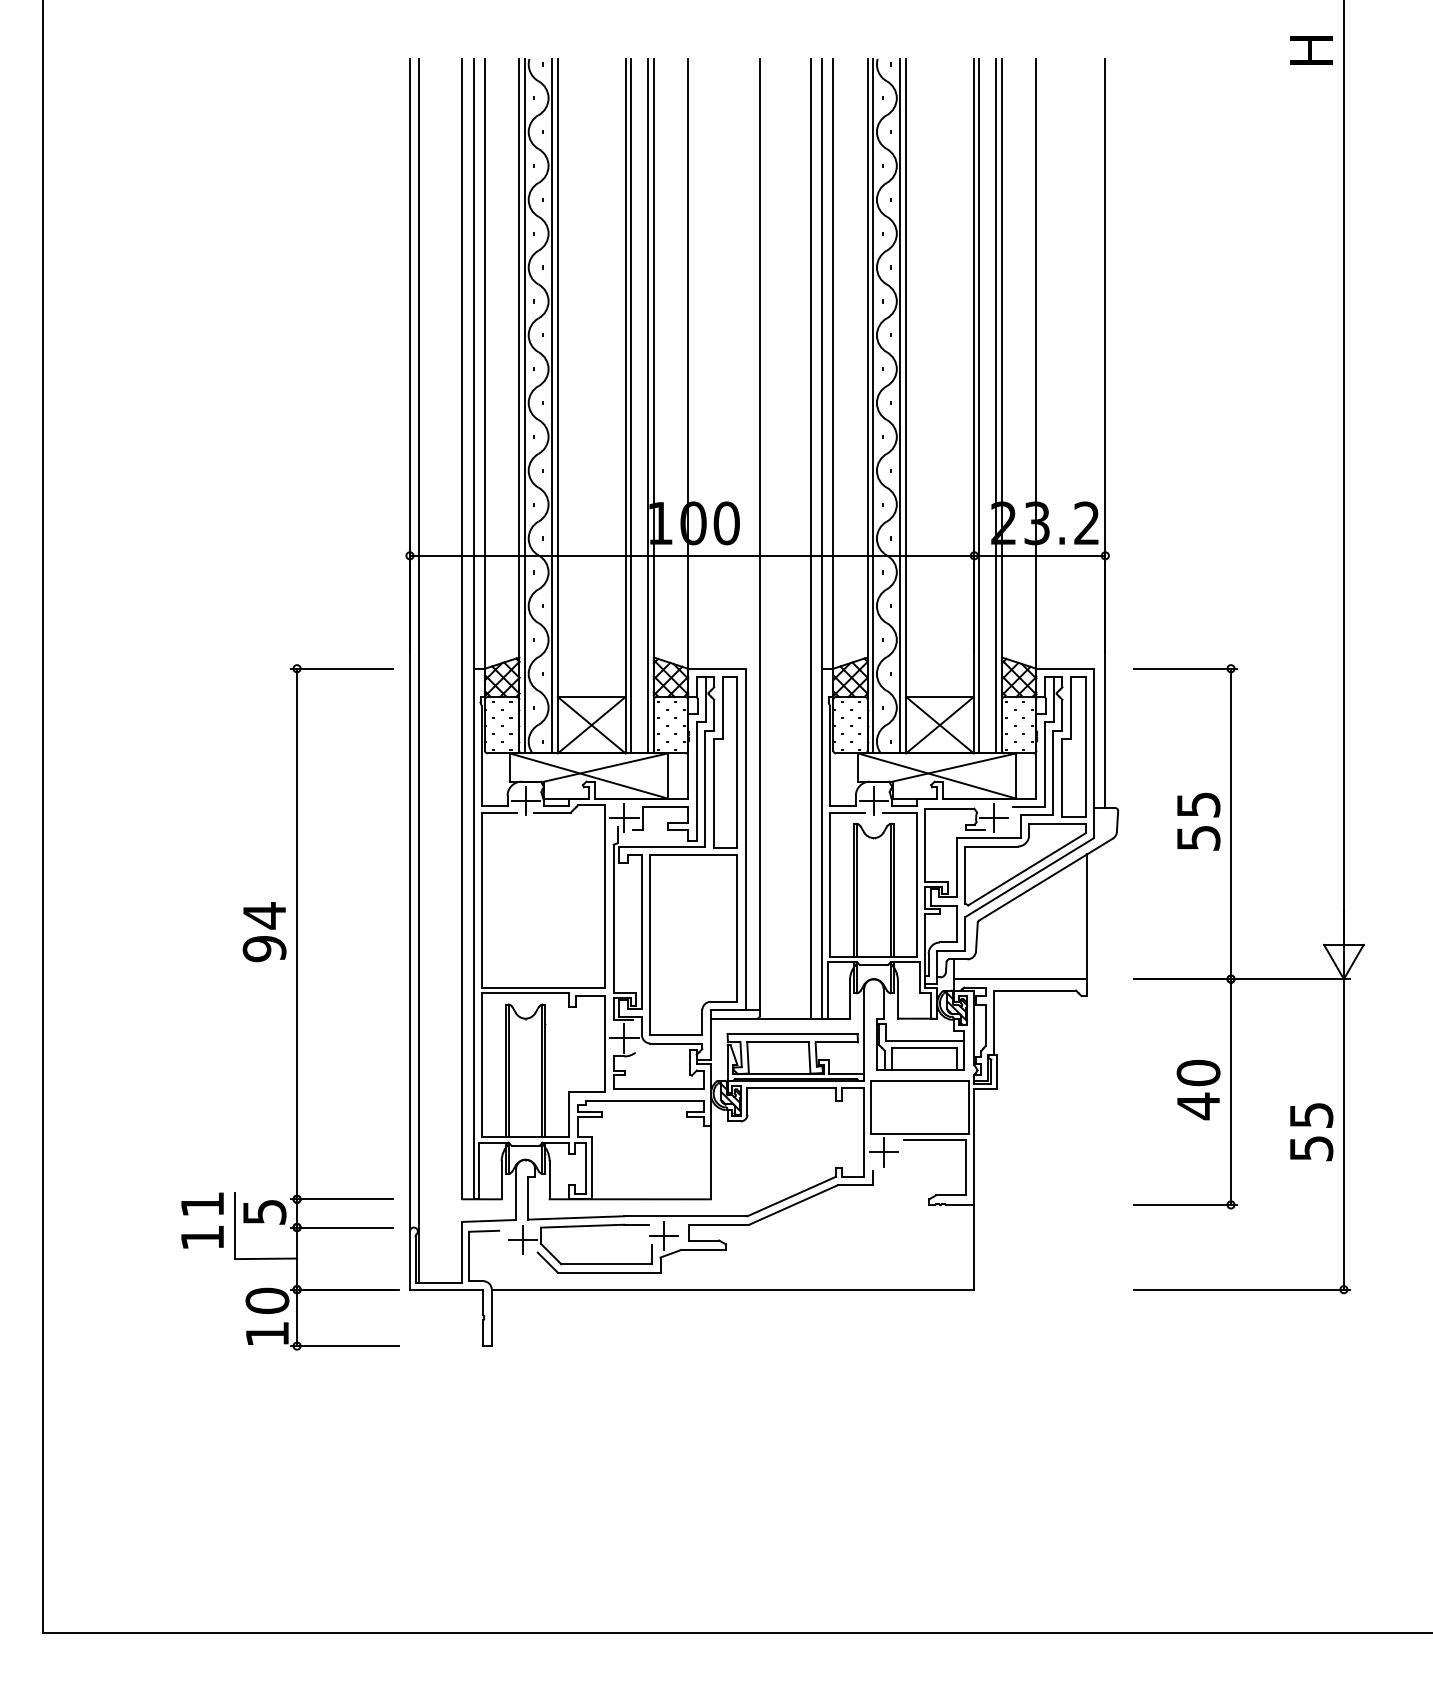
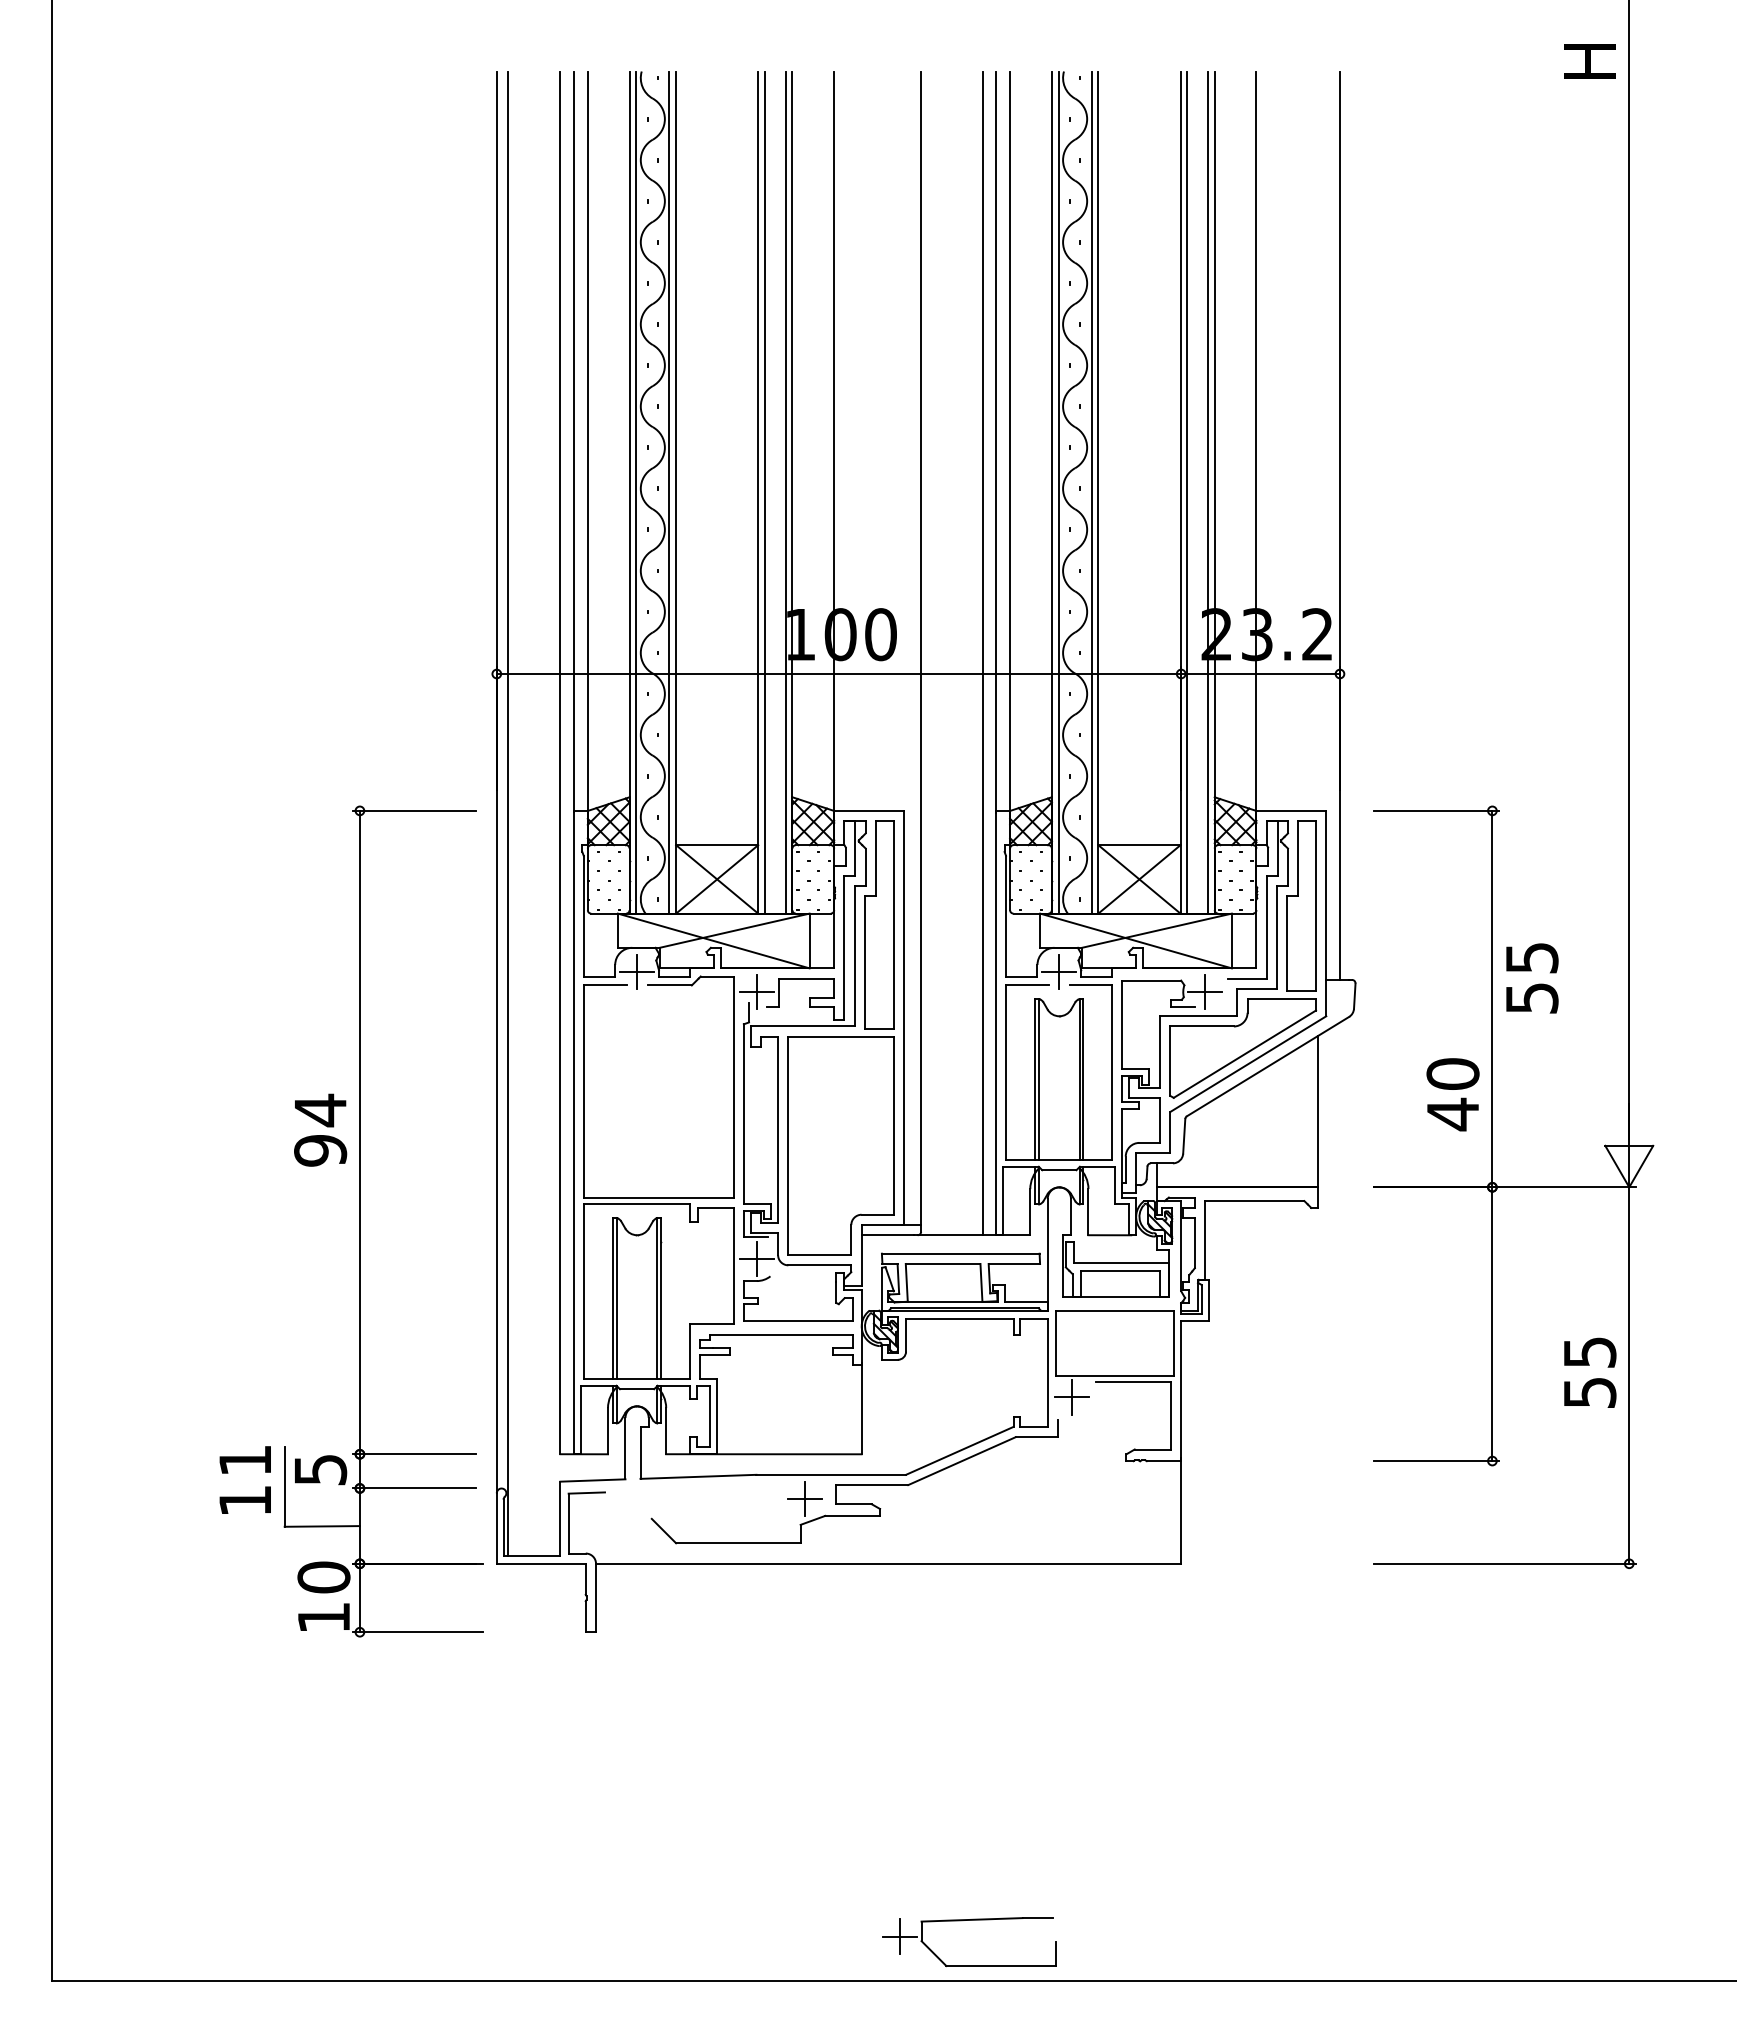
text: (1198, 821) -> (1532, 978), moved
text: (1198, 1089) -> (1452, 1094), moved
part: (580, 1226) -> (969, 1920), moved

